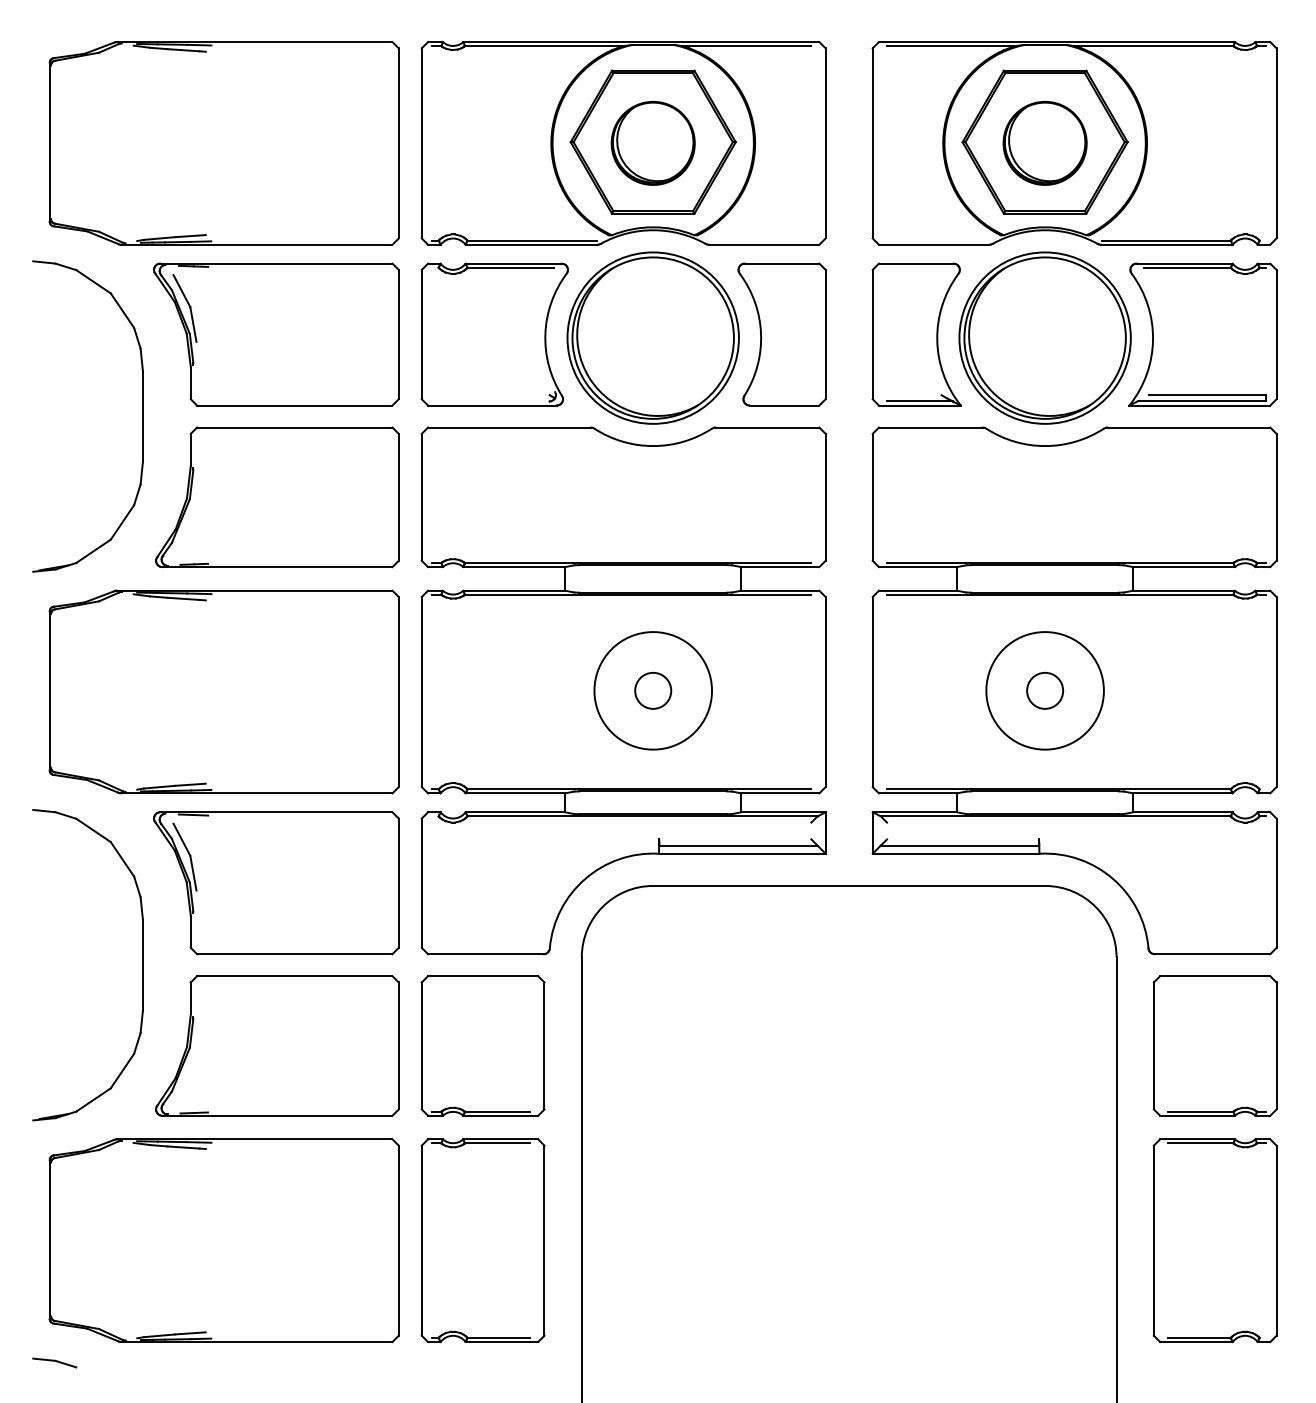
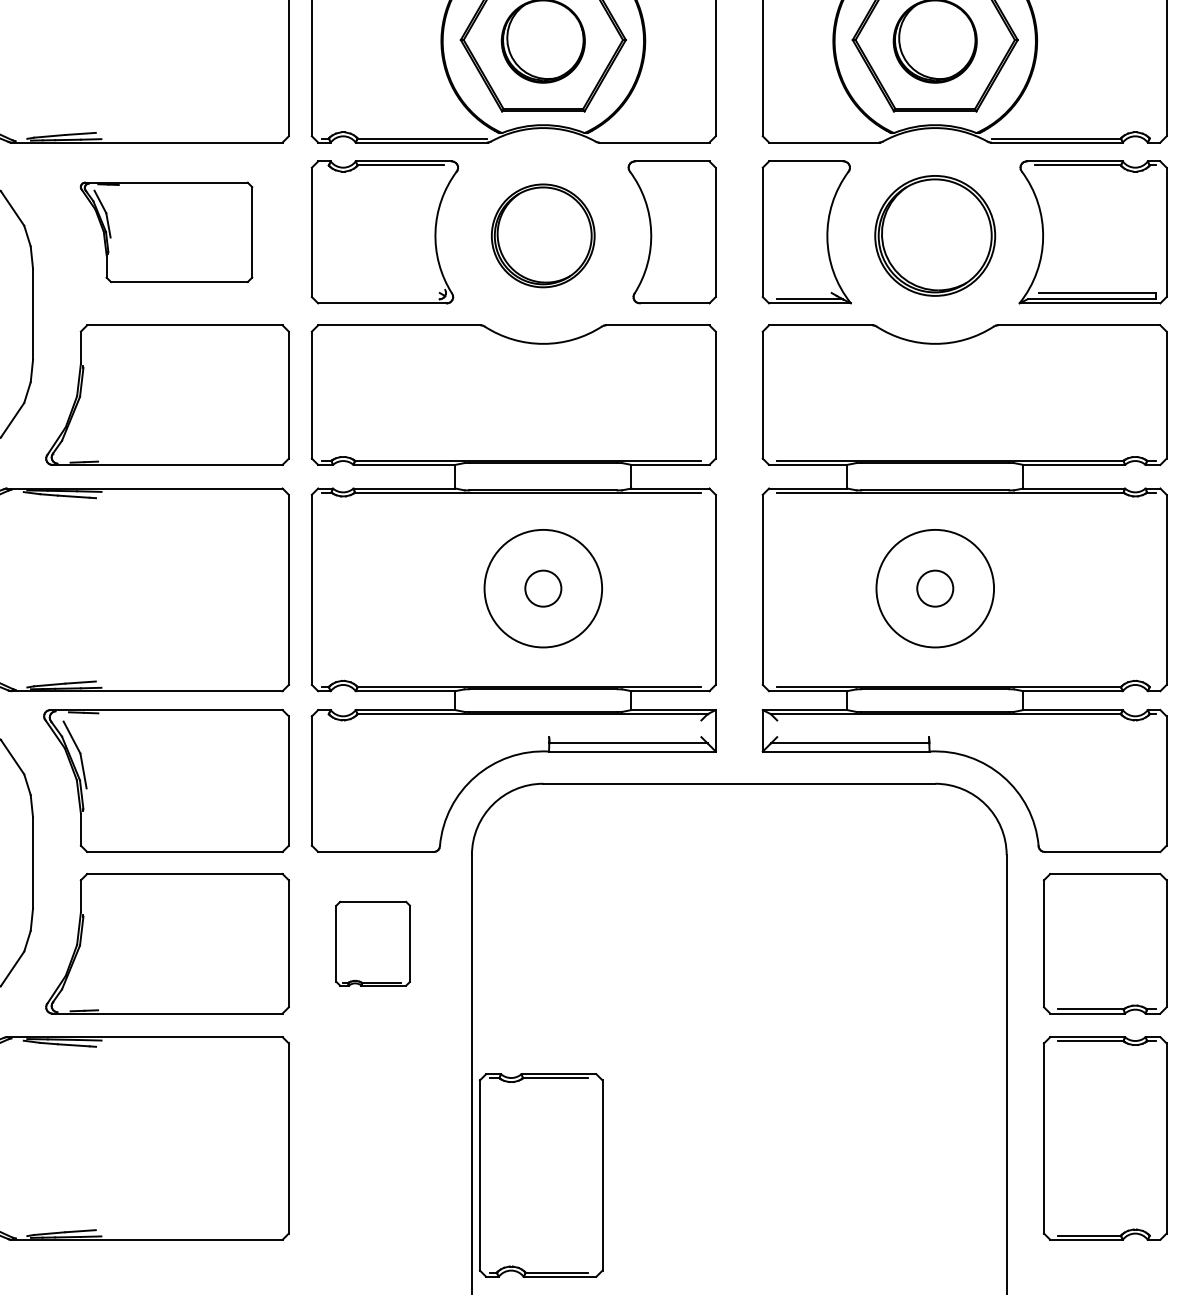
part: (276, 334) -> (166, 232), size x0.7
part: (652, 337) -> (542, 235), size x0.6
part: (1044, 337) -> (934, 235), size x0.7
part: (482, 1045) -> (372, 943), size x0.6
part: (482, 1240) -> (540, 1175), moved

